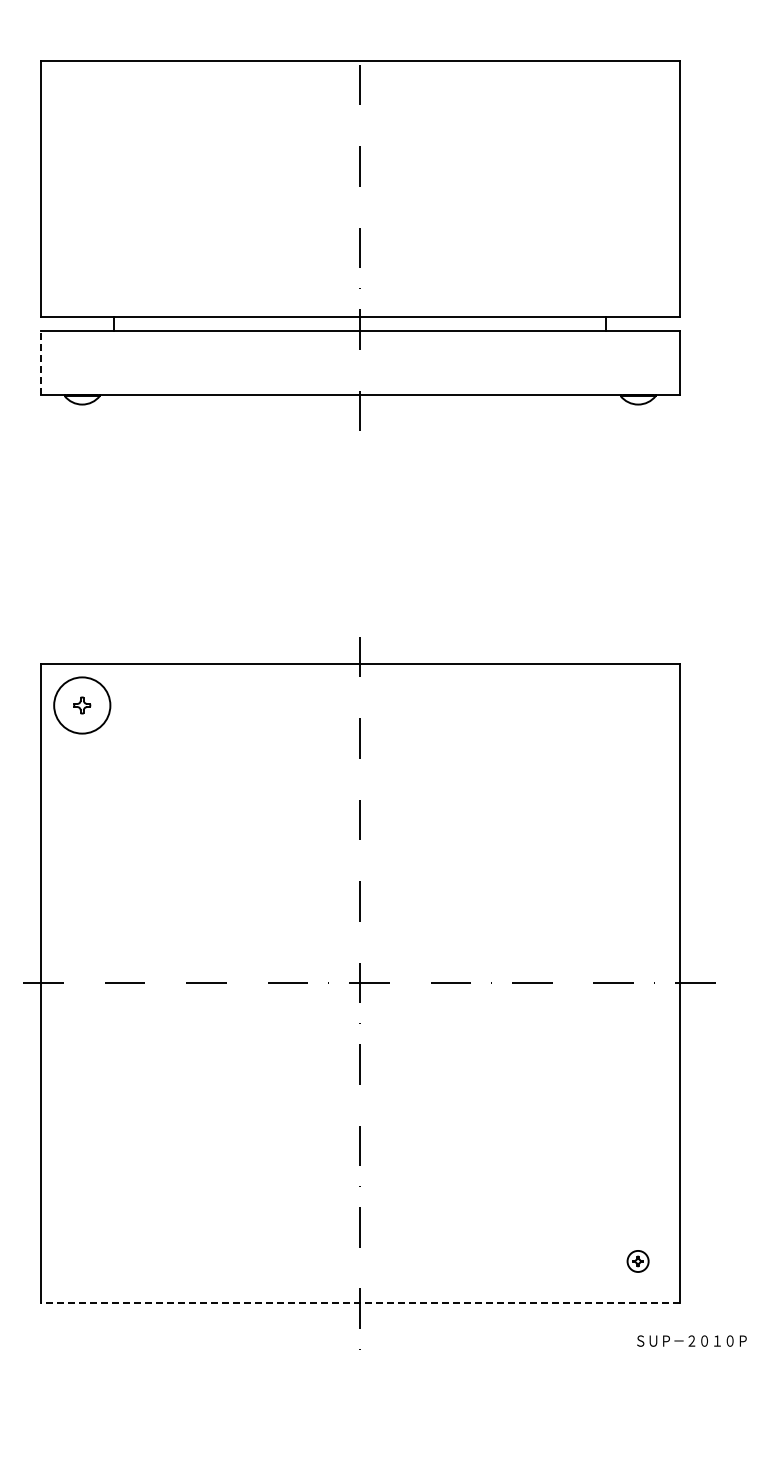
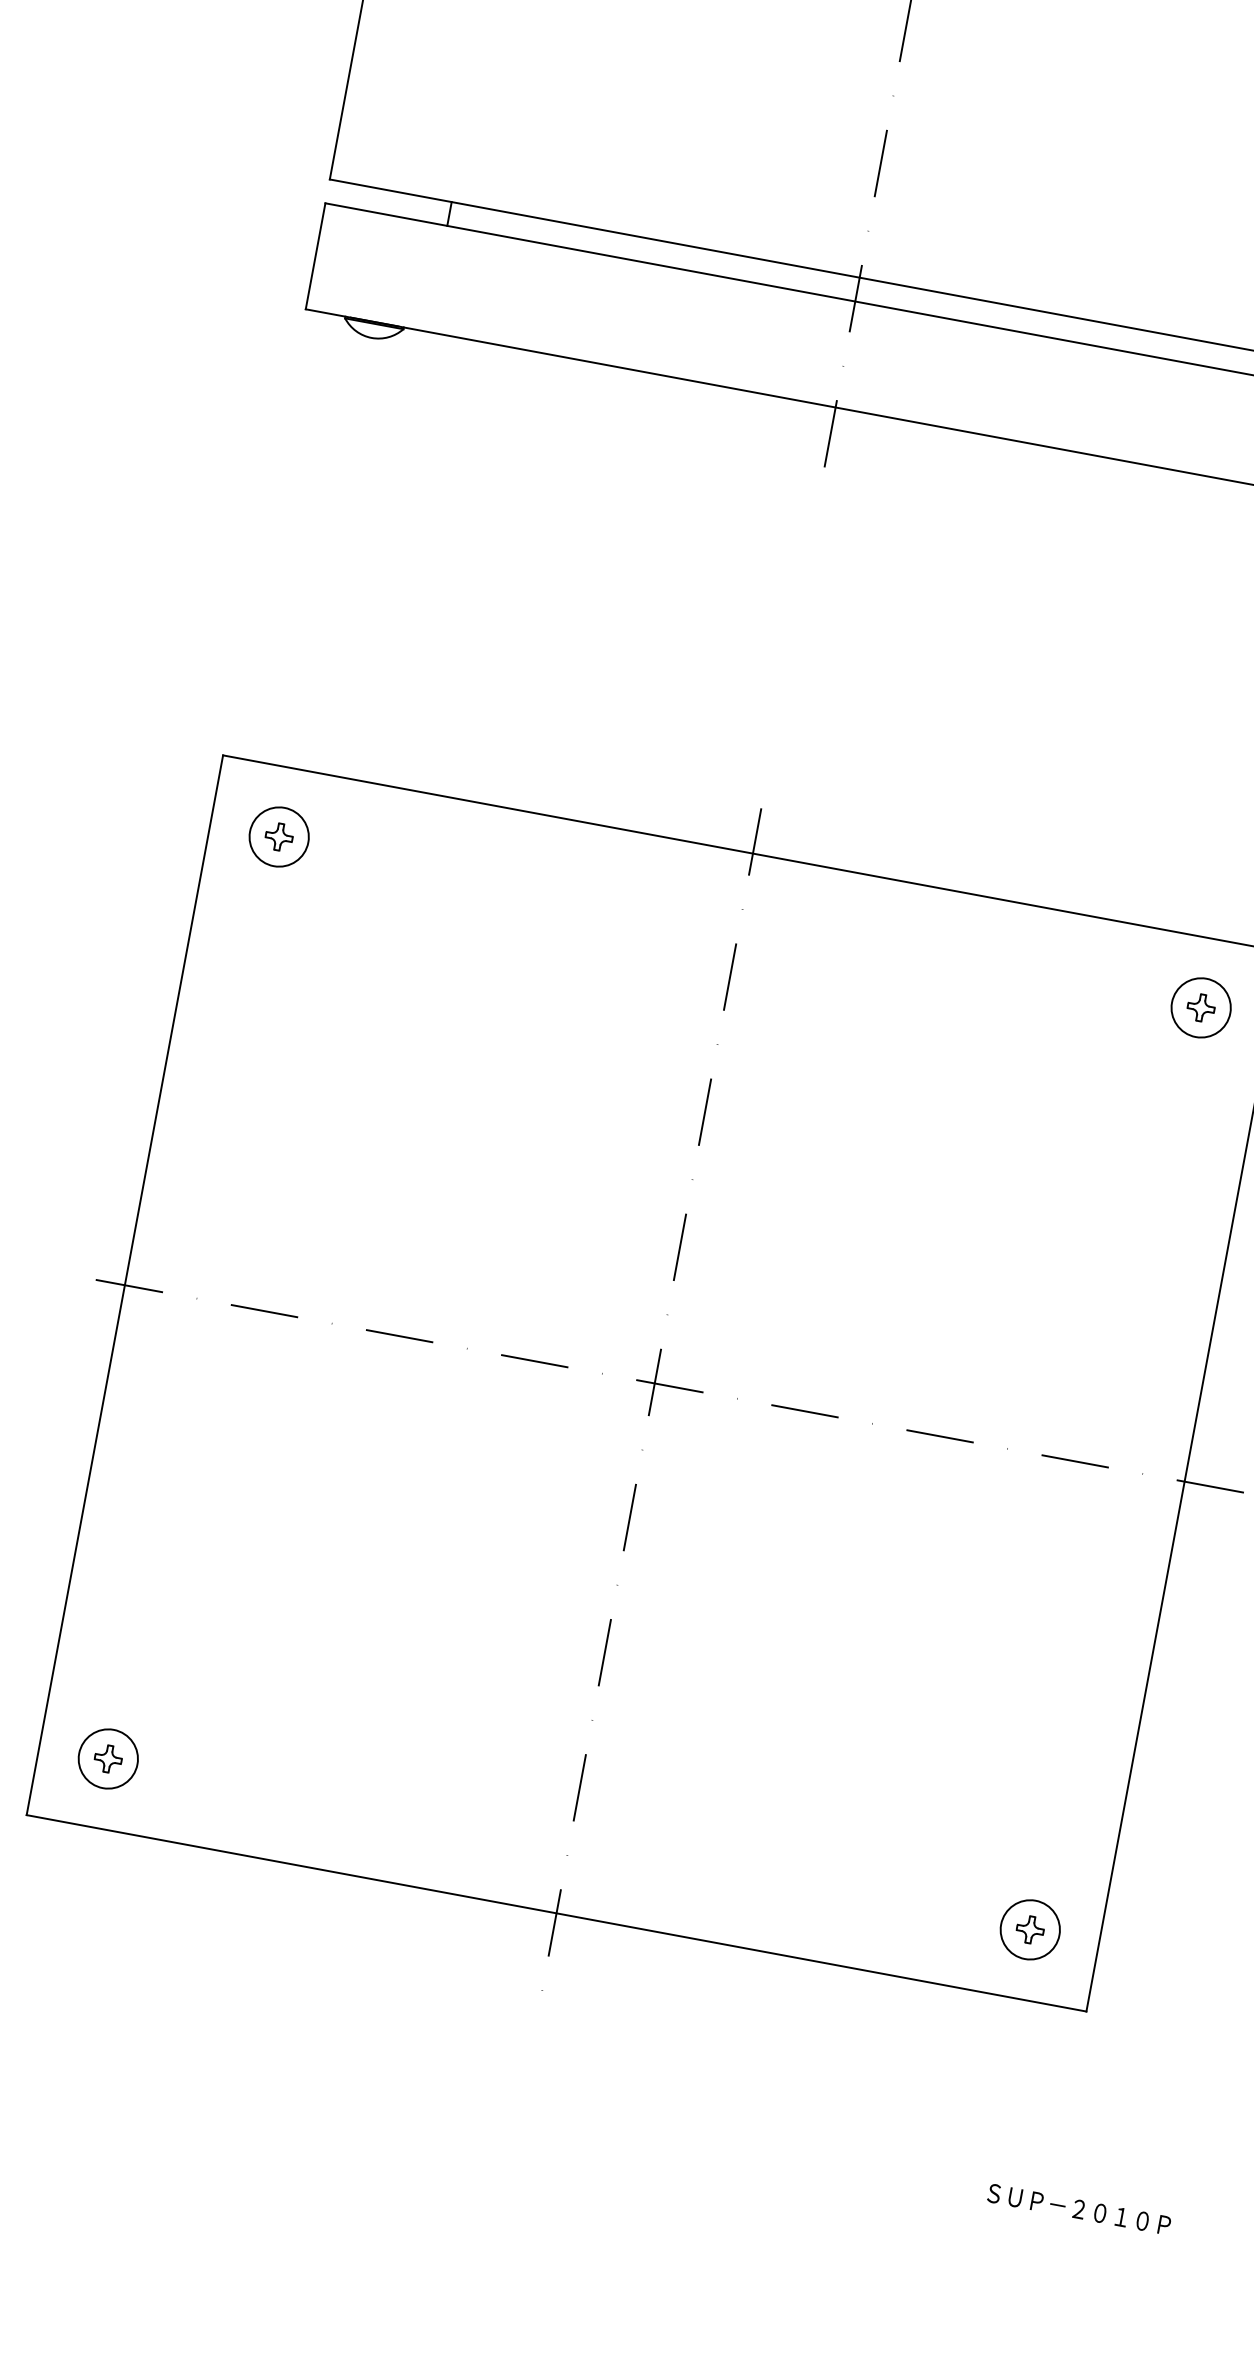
line: (40, 363) -> (315, 256), dashed -> solid
circle: (81, 705) -> (277, 836), size x0.62
part: (637, 705) -> (1200, 1007), added
part: (81, 1261) -> (107, 1758), added
part: (637, 1261) -> (1029, 1929), size x1.67
line: (359, 1302) -> (555, 1912), dashed -> solid
text: (691, 1340) -> (1078, 2208), moved

